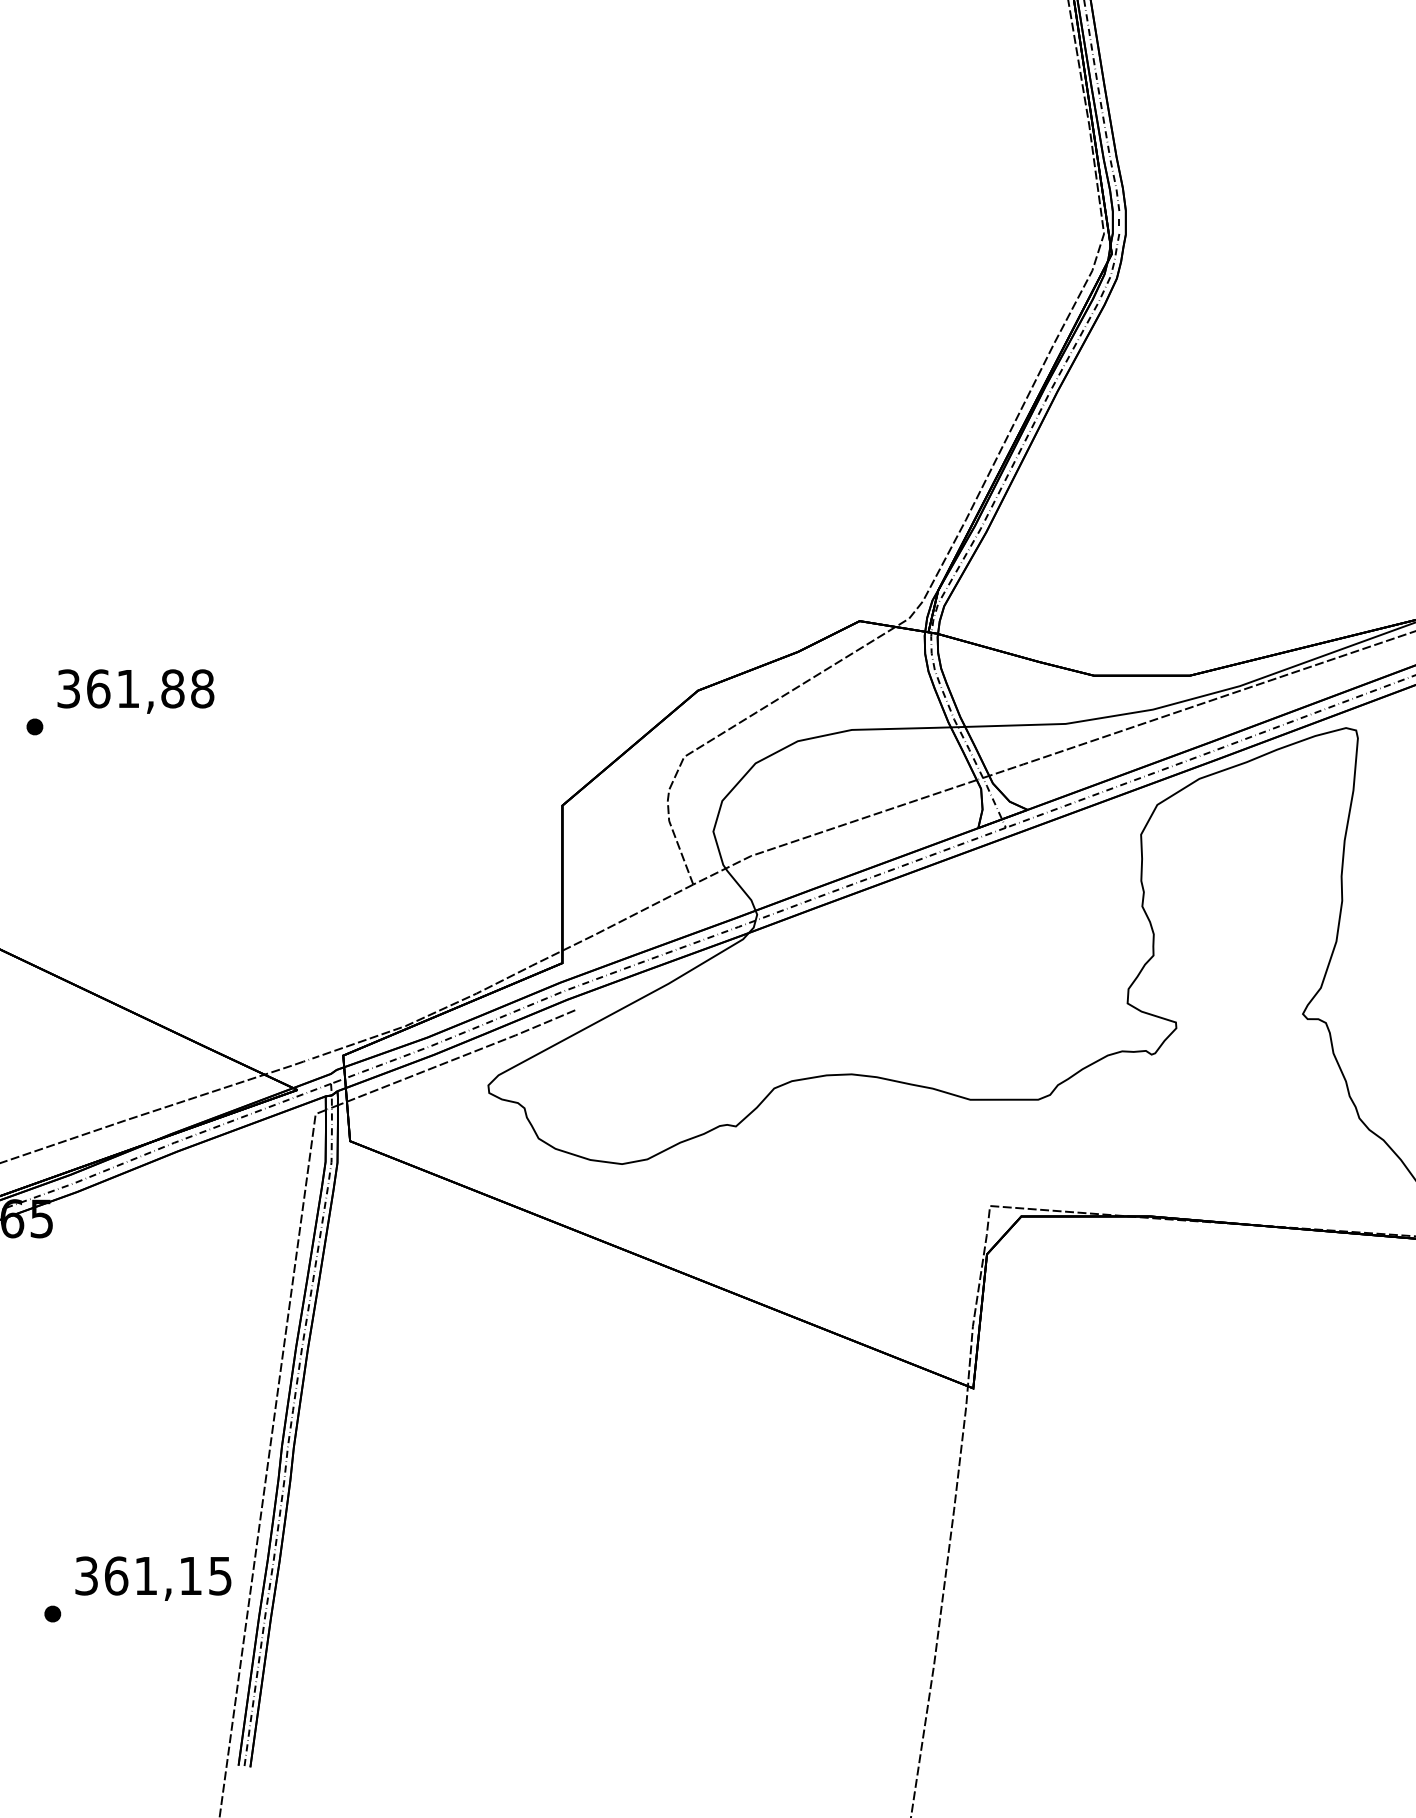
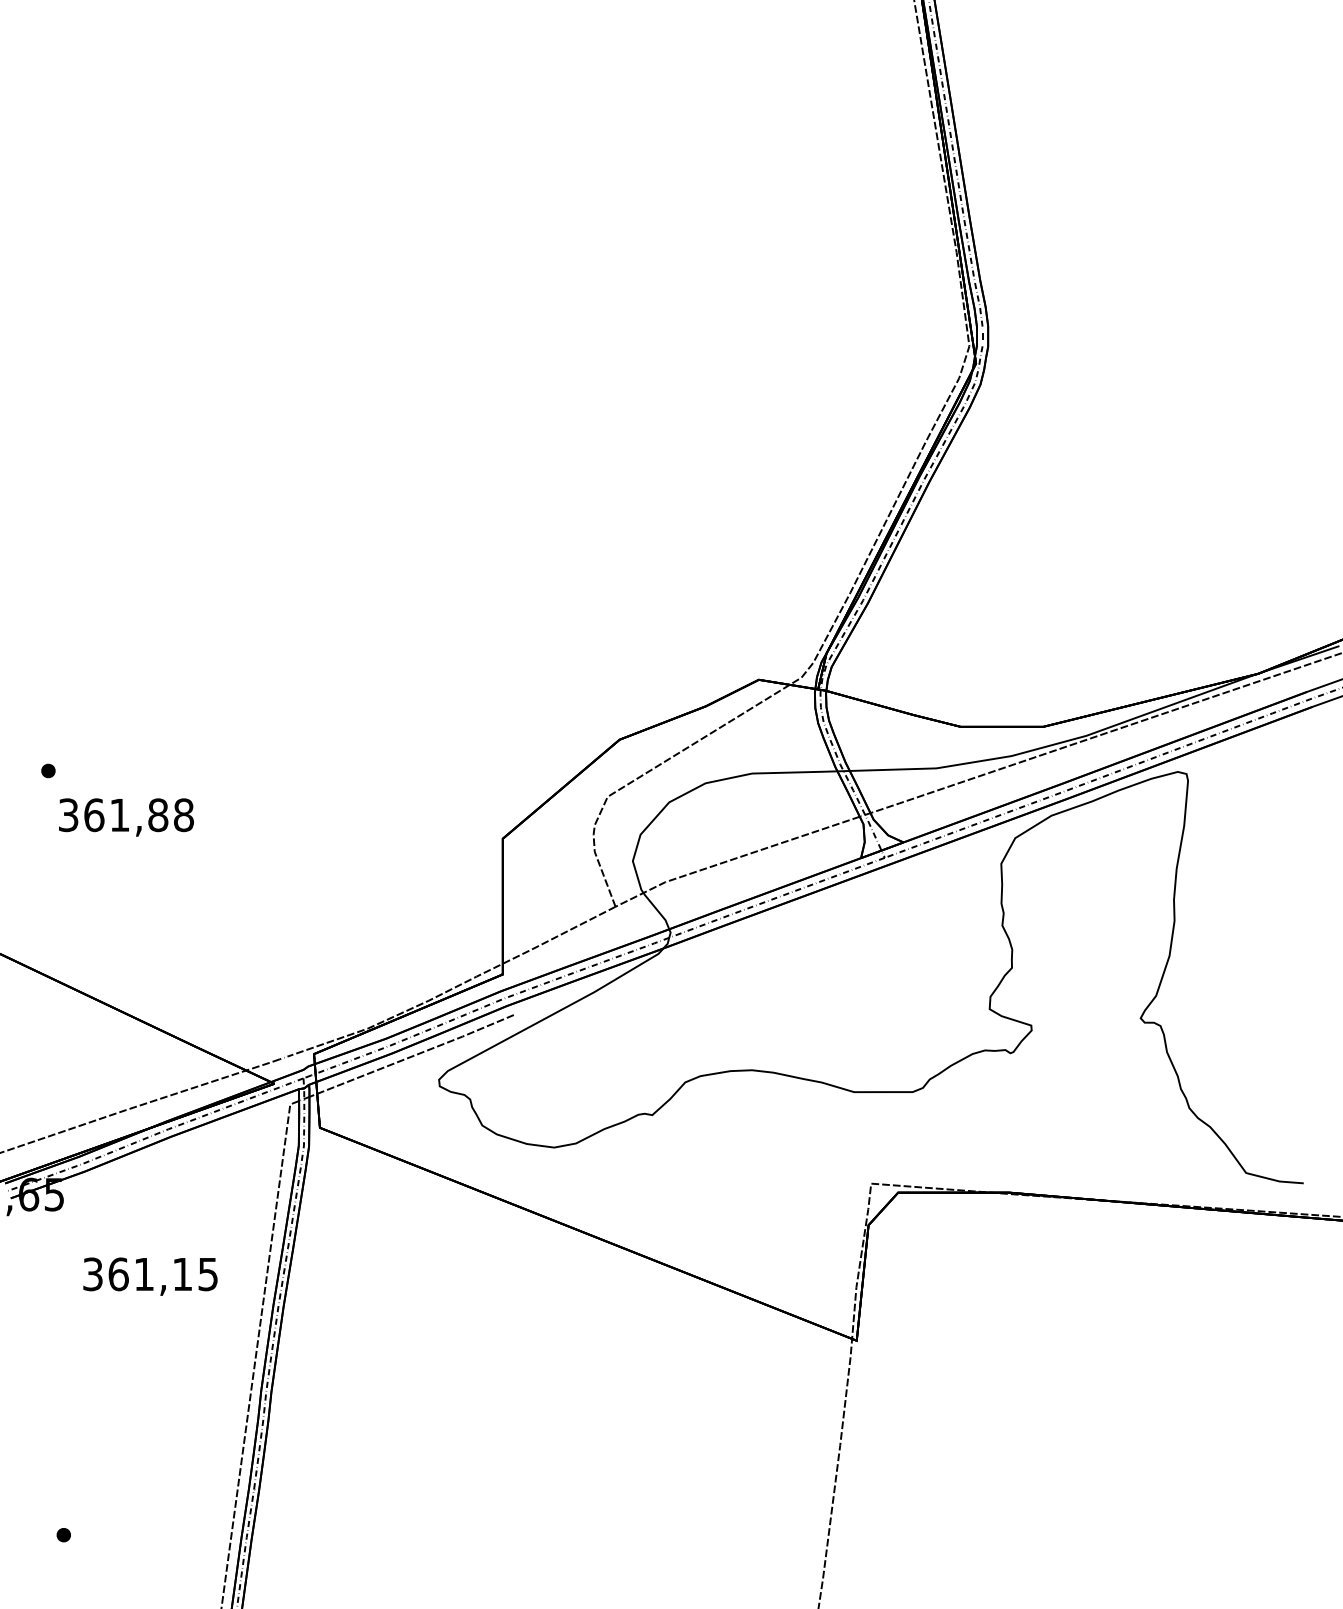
text: (135, 691) -> (126, 817), moved
text: (153, 1578) -> (150, 1276), moved

